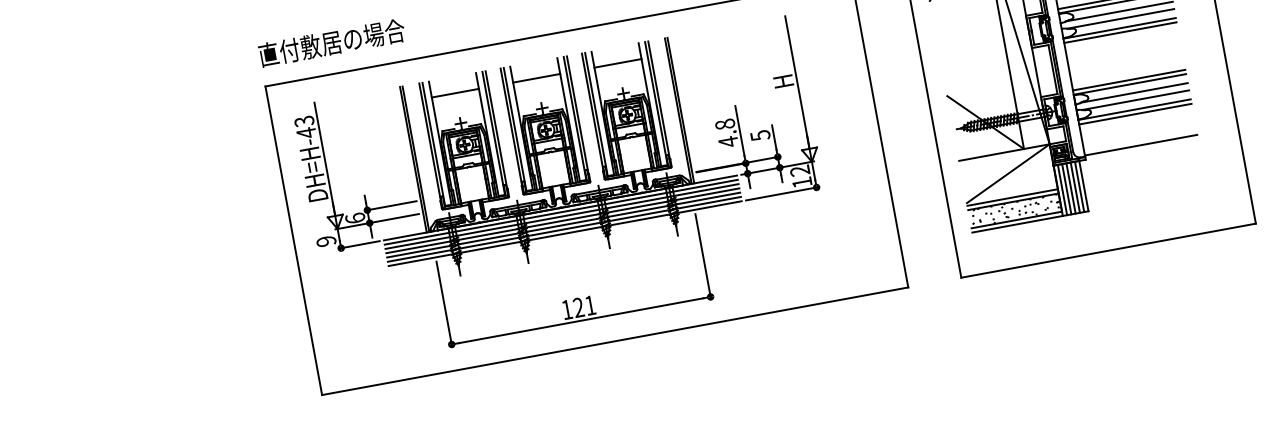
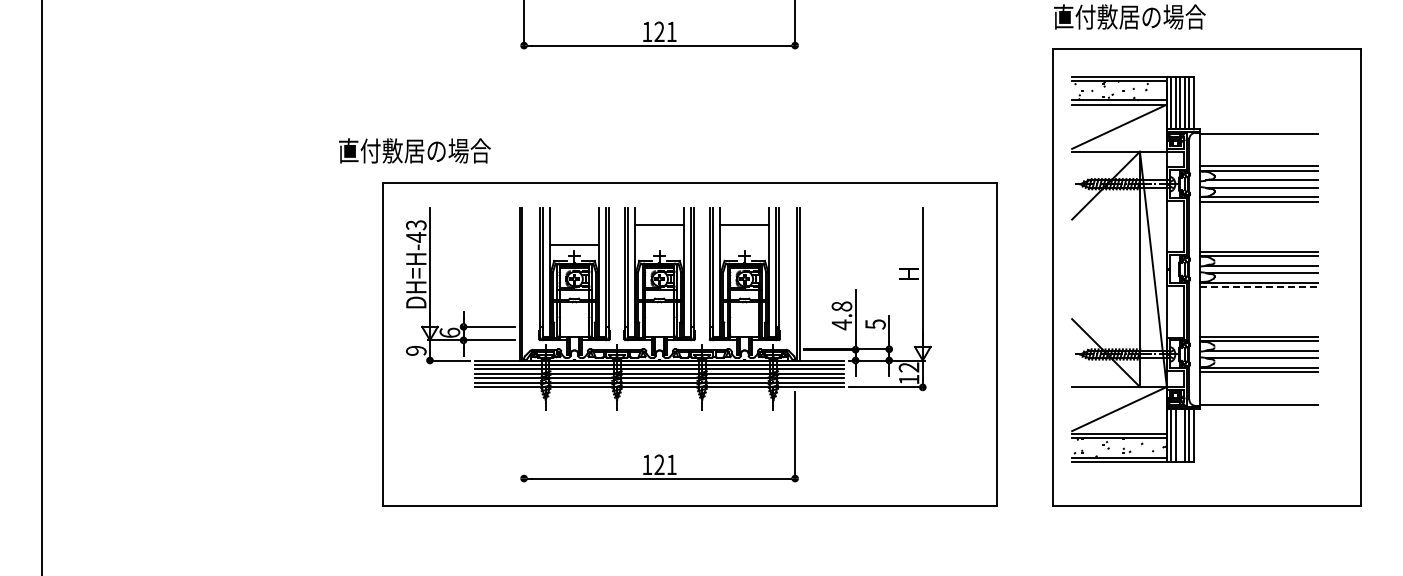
line: (1120, 33) -> (1259, 287), solid -> dashed
text: (331, 42) -> (414, 150), moved
line: (455, 92) -> (574, 244), moved
line: (1071, 188) -> (1180, 435), removed
line: (444, 303) -> (524, 435), removed

